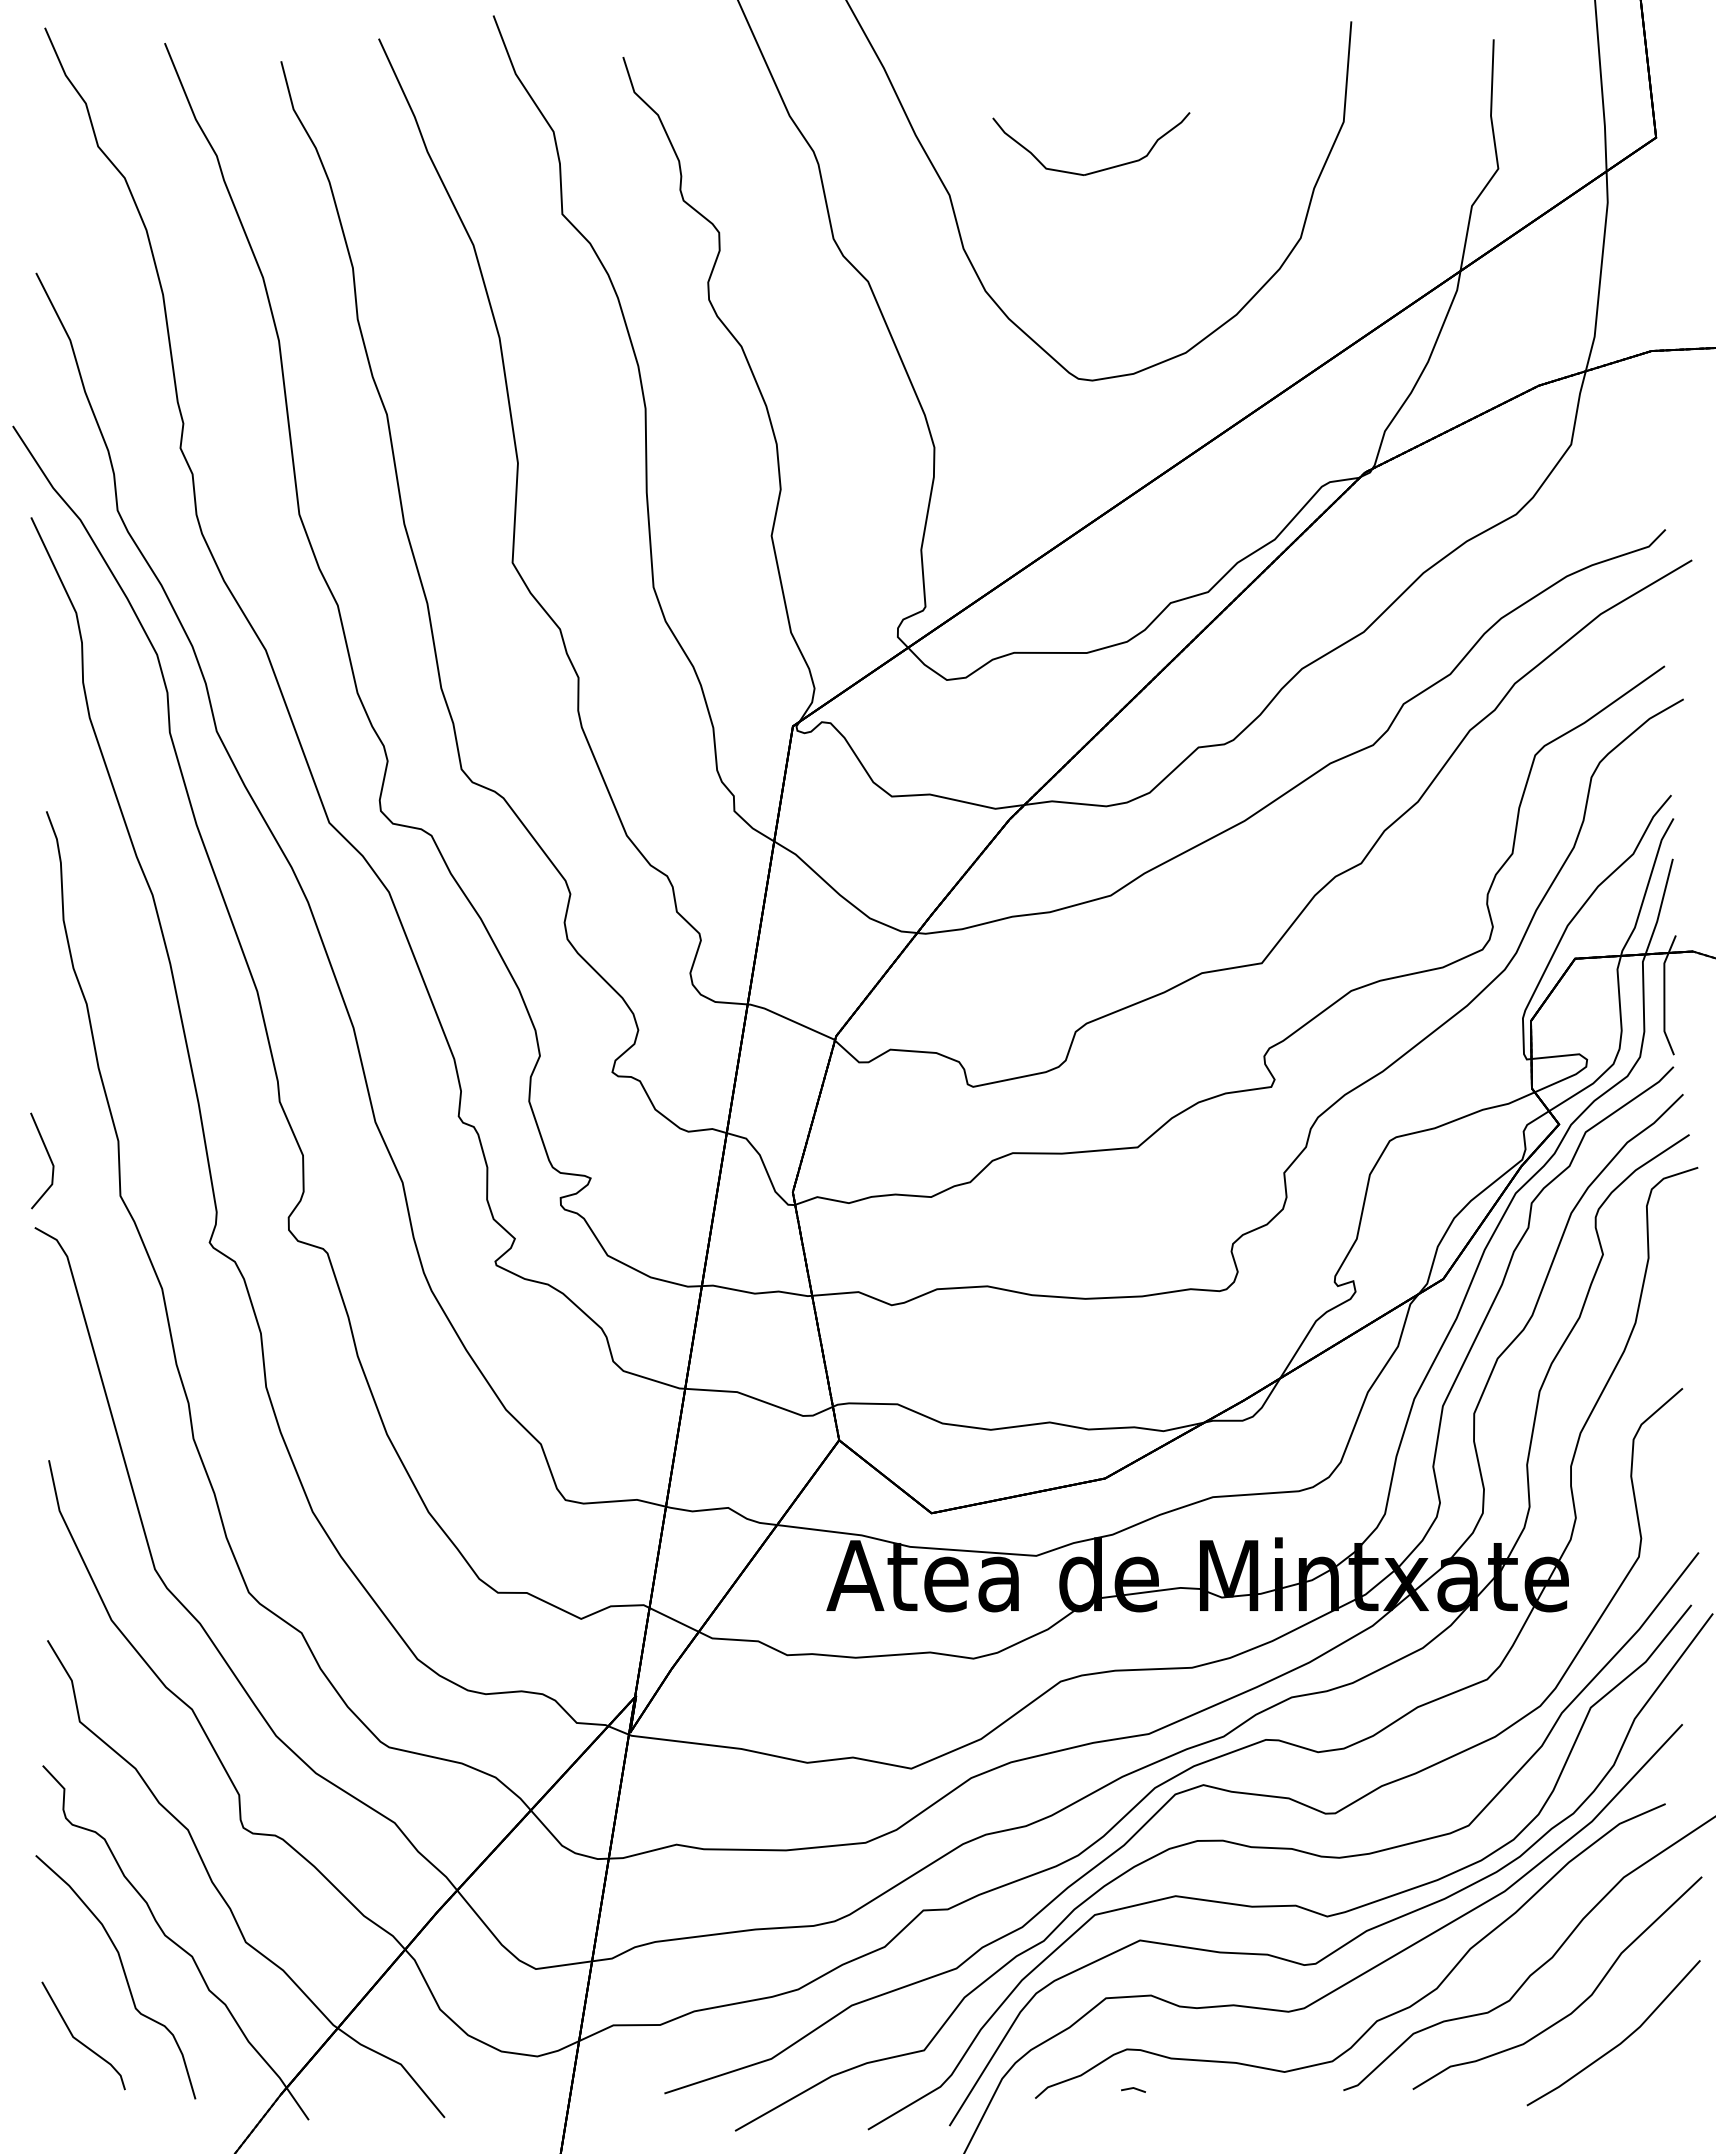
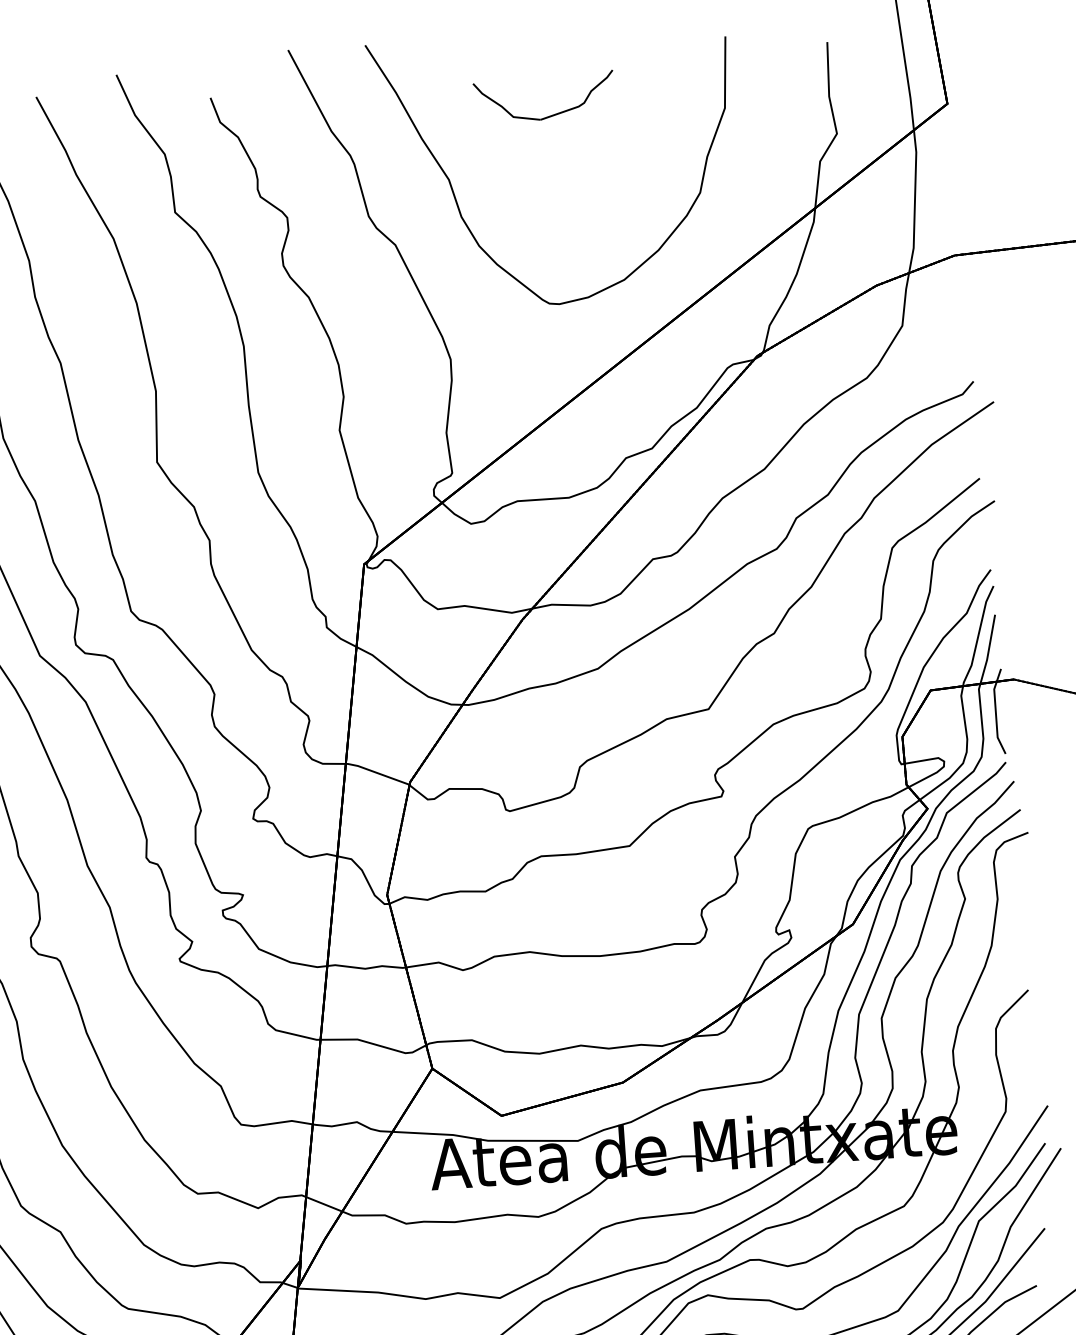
part: (1096, 170) -> (549, 115), moved

